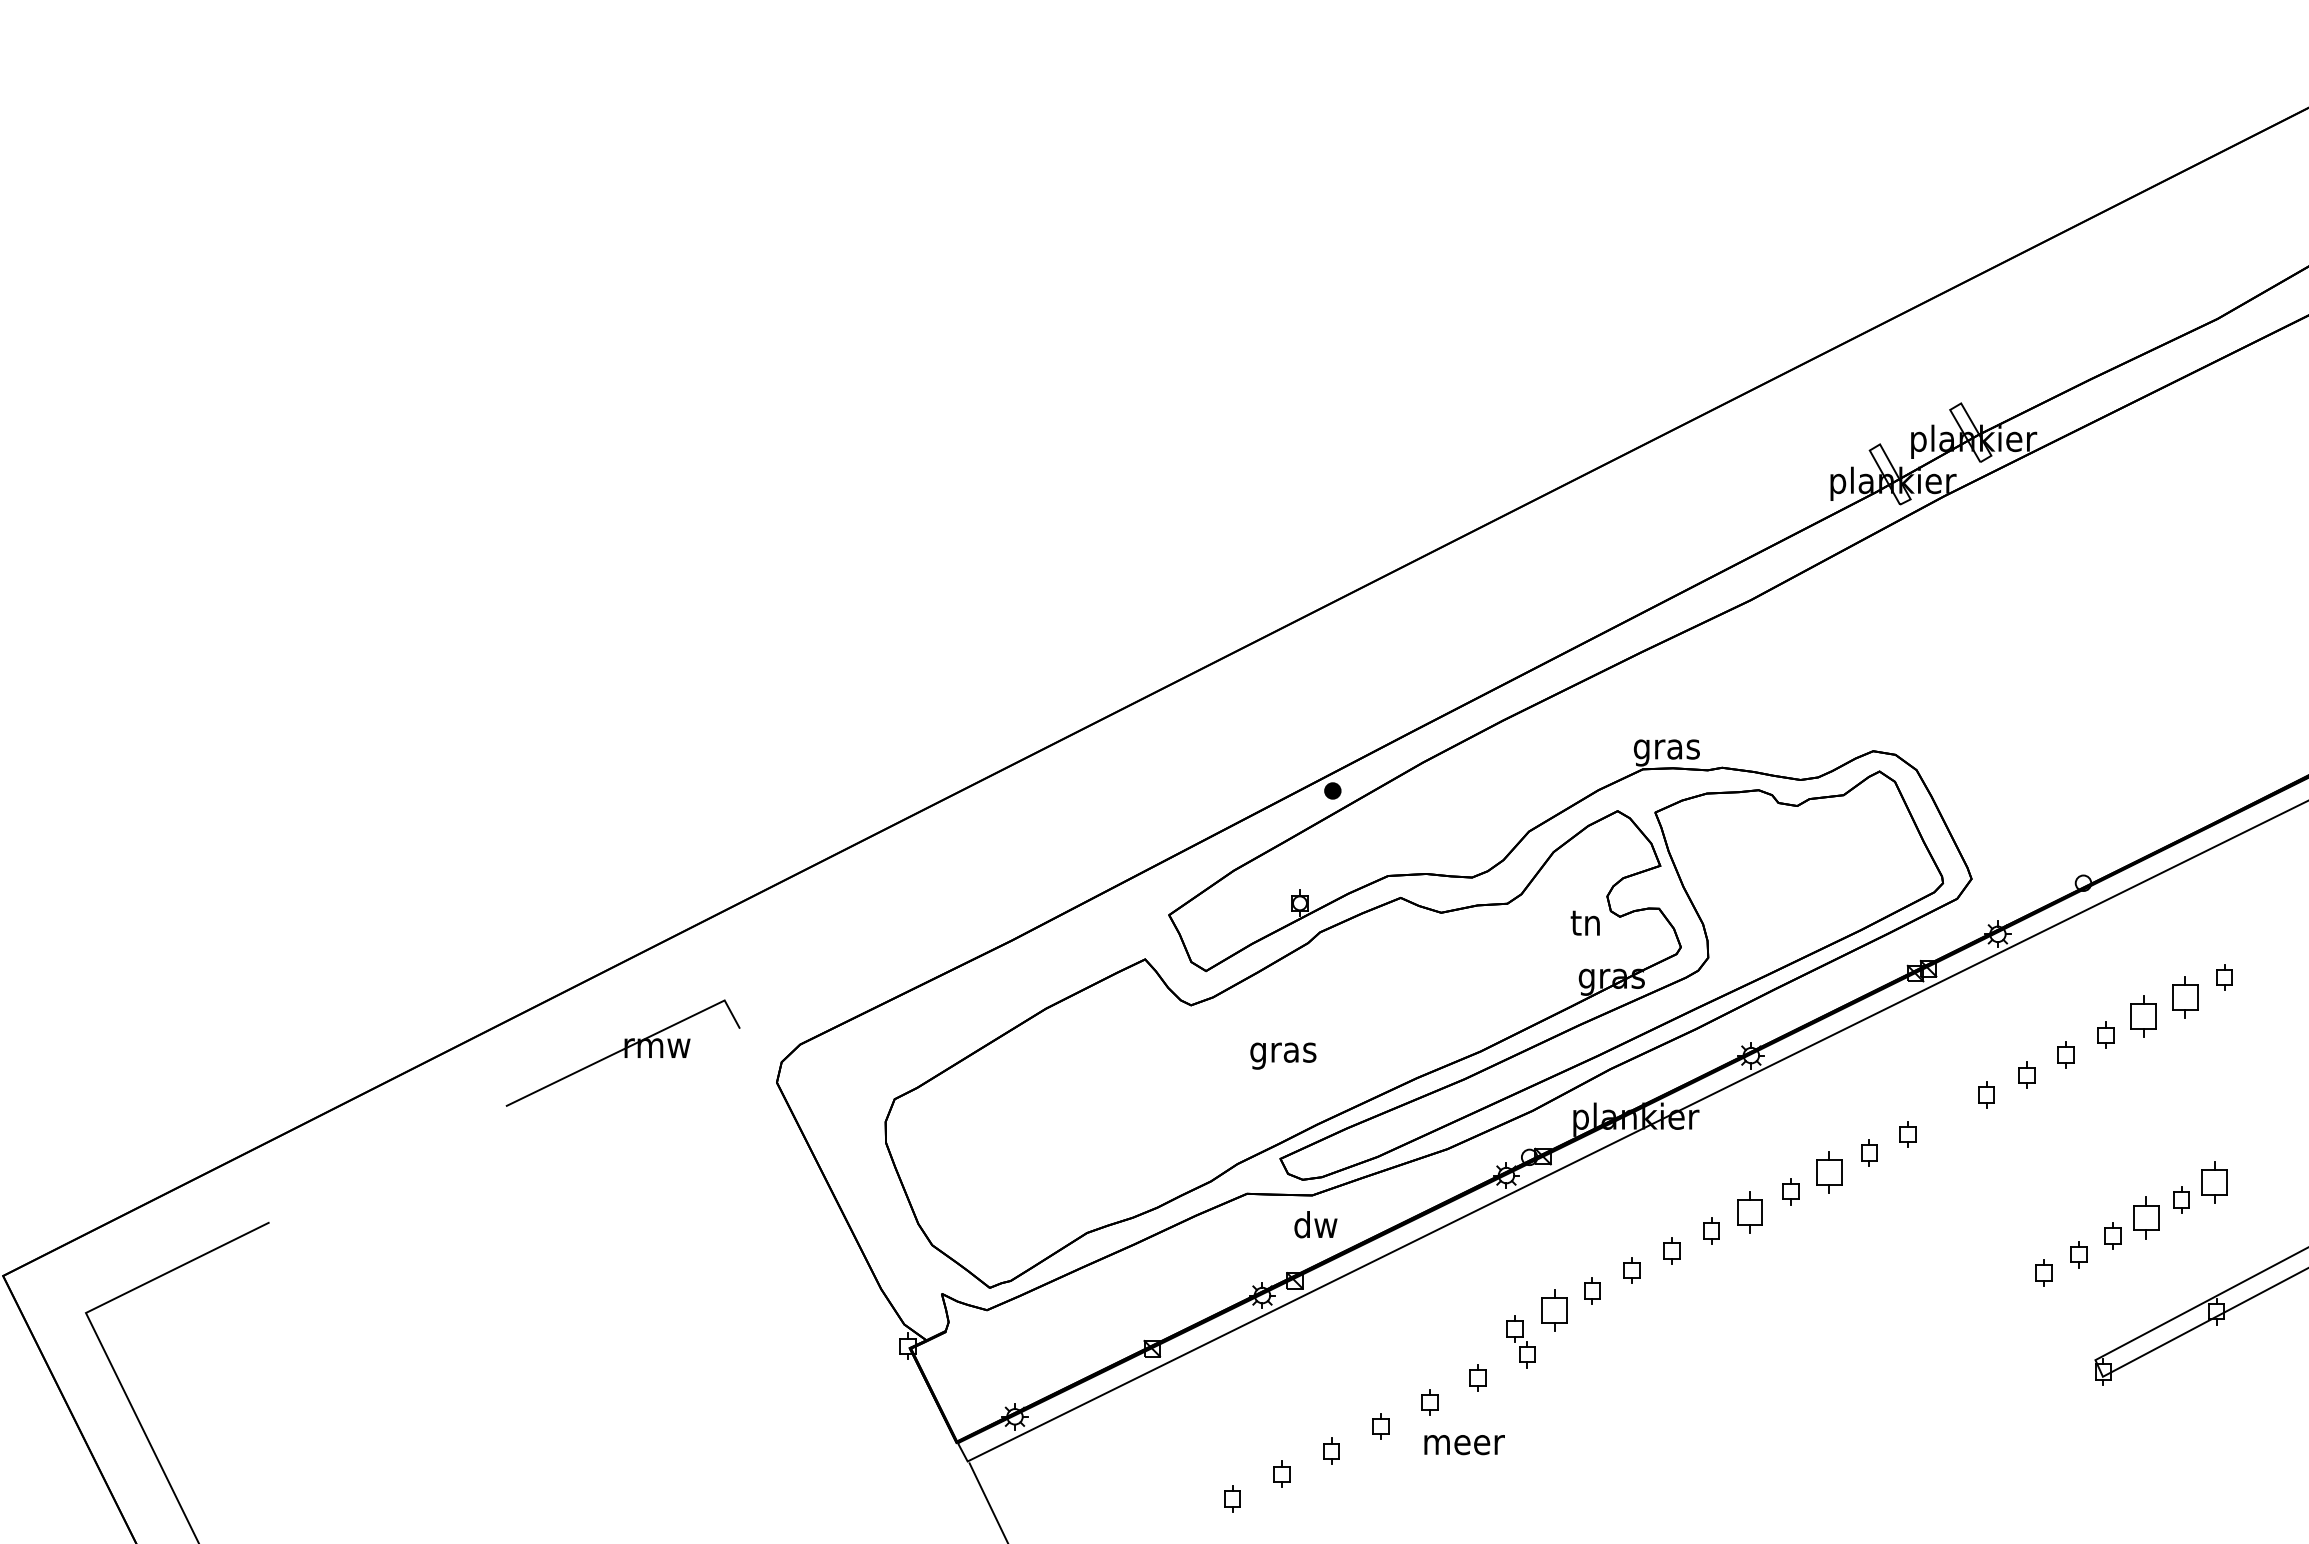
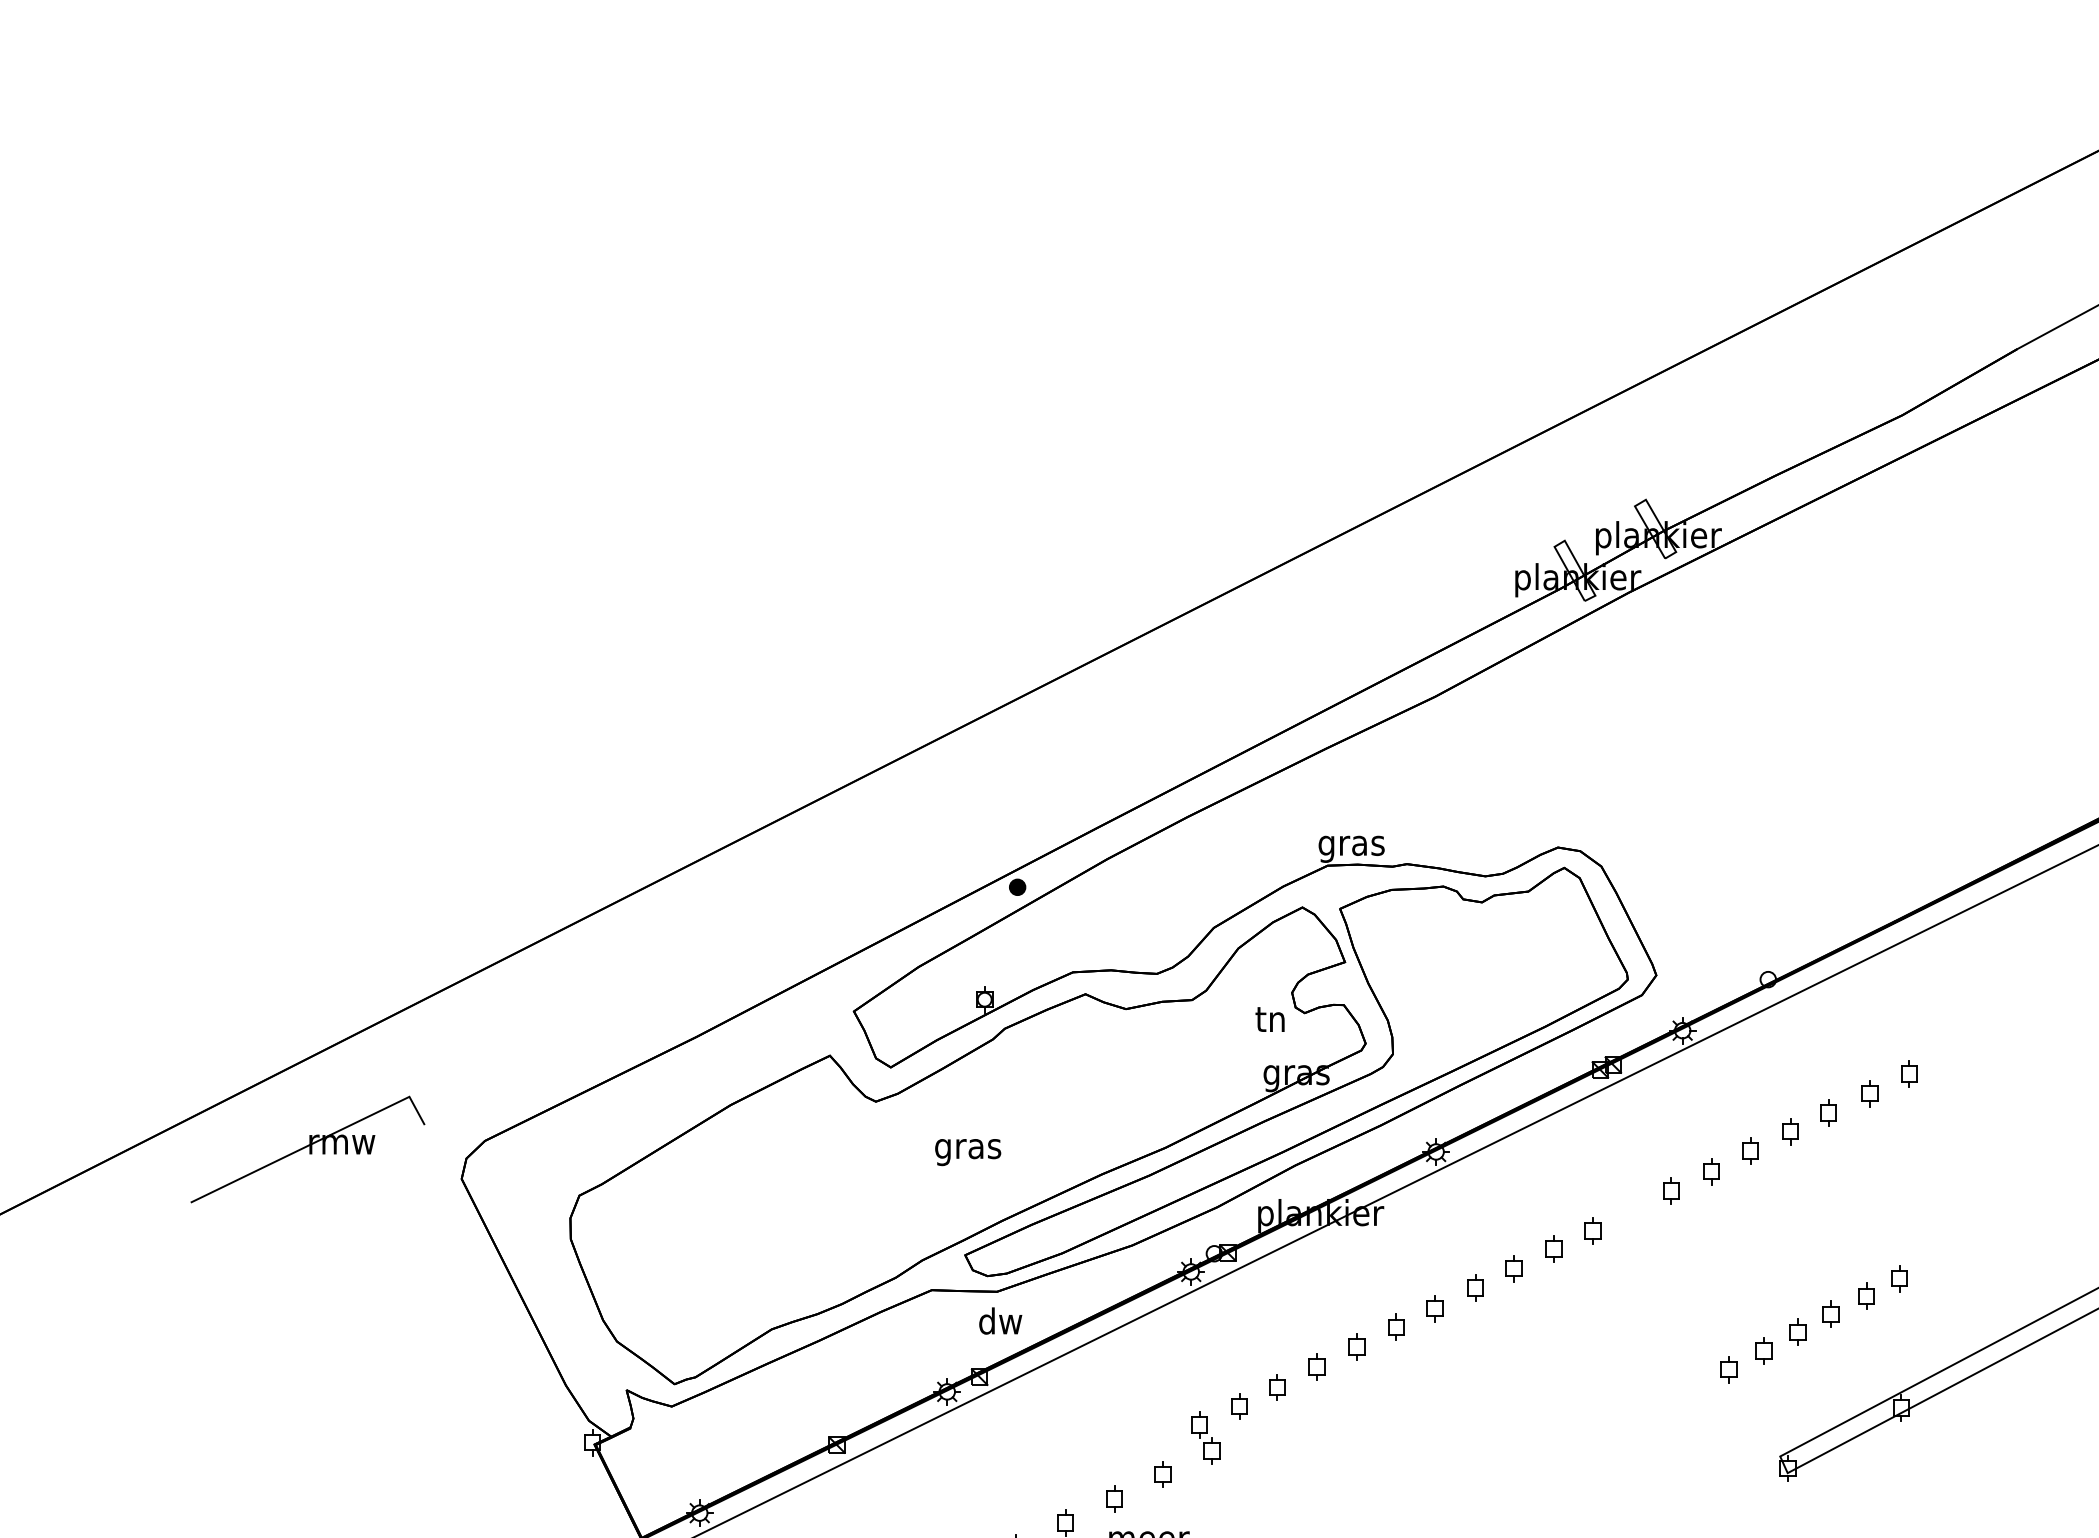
part: (2185, 996) -> (1870, 1092), size x0.62
part: (2143, 1016) -> (1828, 1112), size x0.62
part: (1828, 1171) -> (1513, 1267), size x0.62
part: (2214, 1181) -> (1899, 1277), size x0.62
part: (1749, 1211) -> (1434, 1307), size x0.62
part: (2146, 1217) -> (1831, 1313), size x0.62
part: (1554, 1309) -> (1239, 1405), size x0.62

